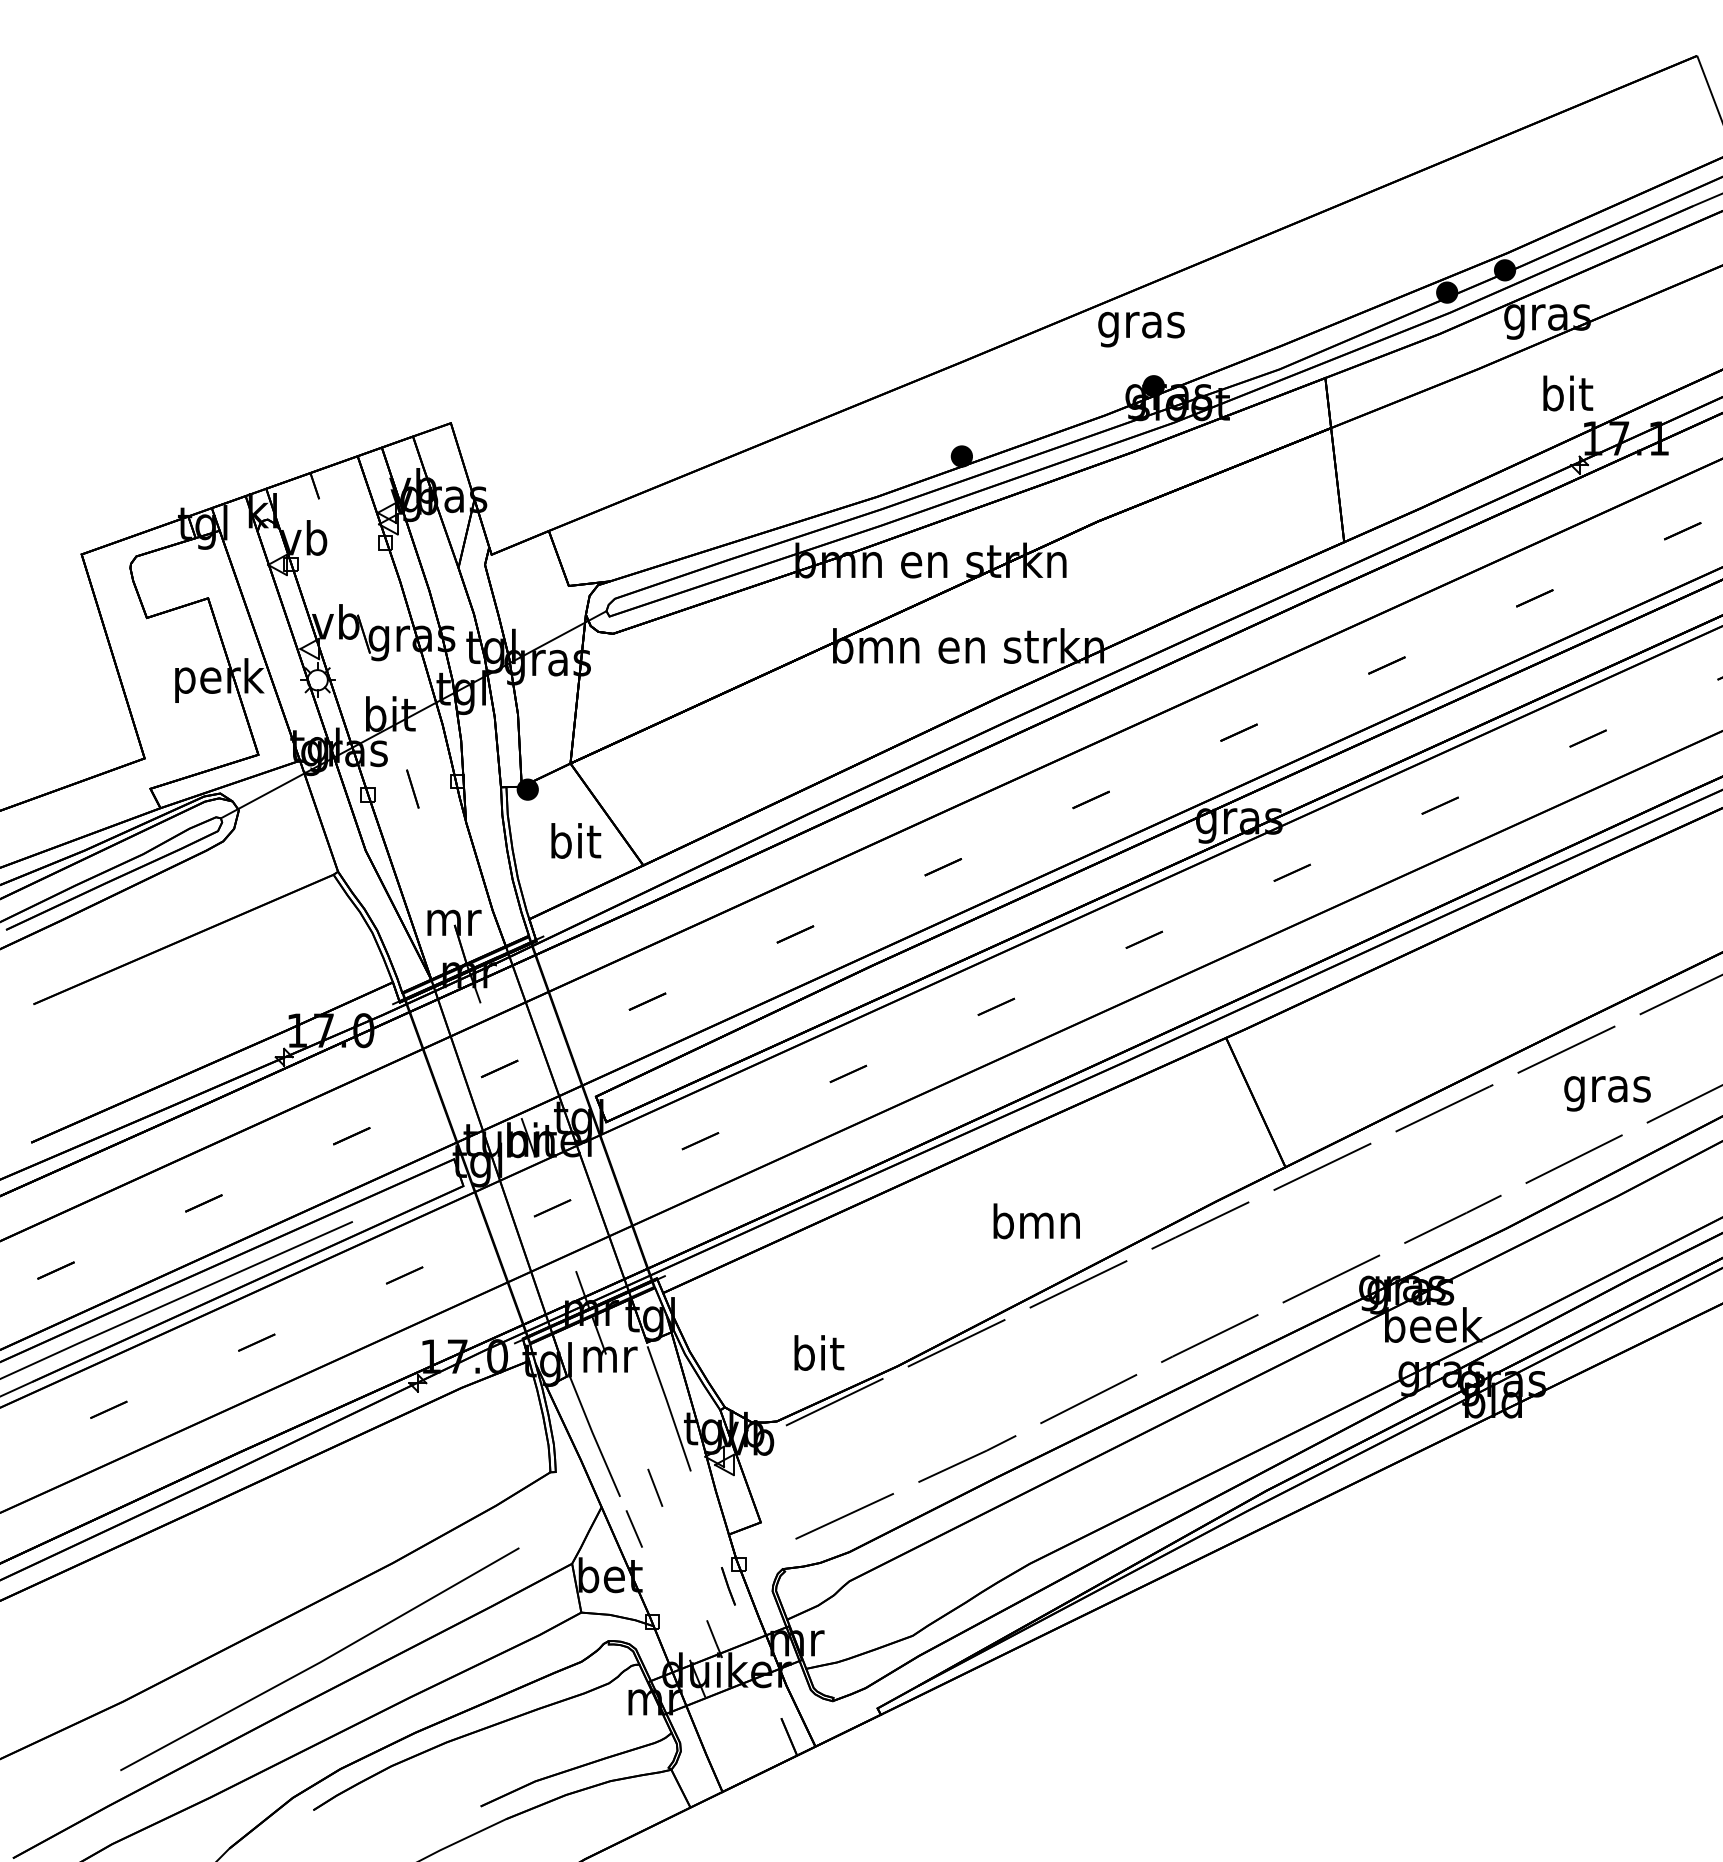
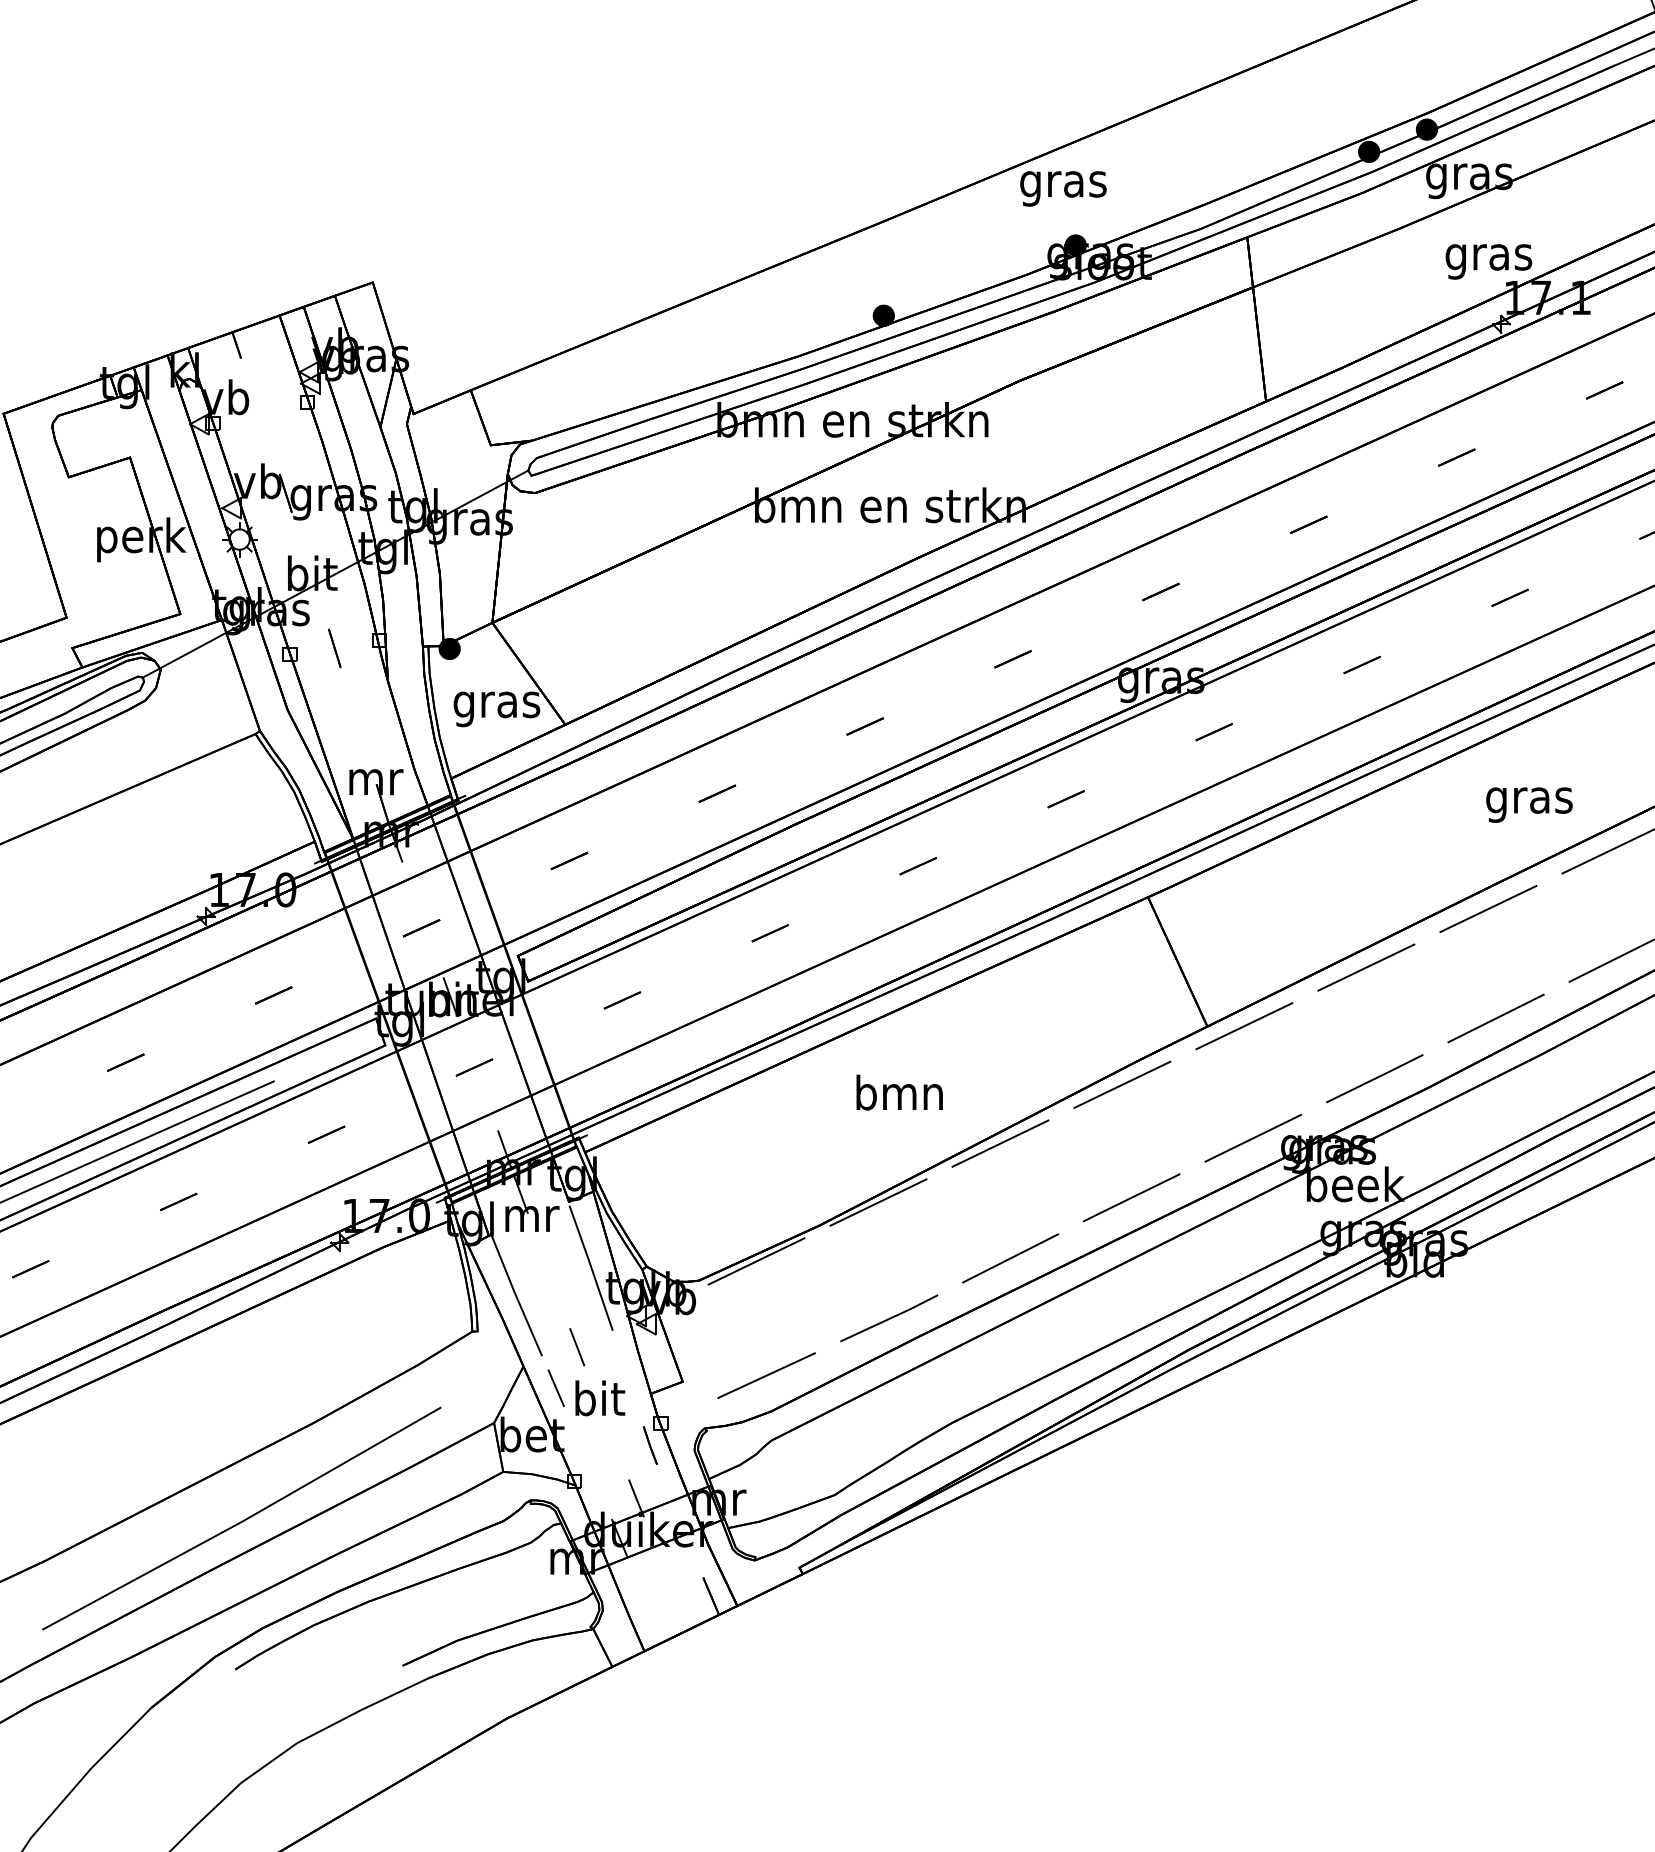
text: (1566, 397) -> (1488, 256), bit -> gras
text: (574, 845) -> (496, 704), bit -> gras
text: (1607, 1093) -> (1529, 804), moved
text: (1036, 1221) -> (899, 1092), moved
text: (819, 1352) -> (600, 1397), moved

